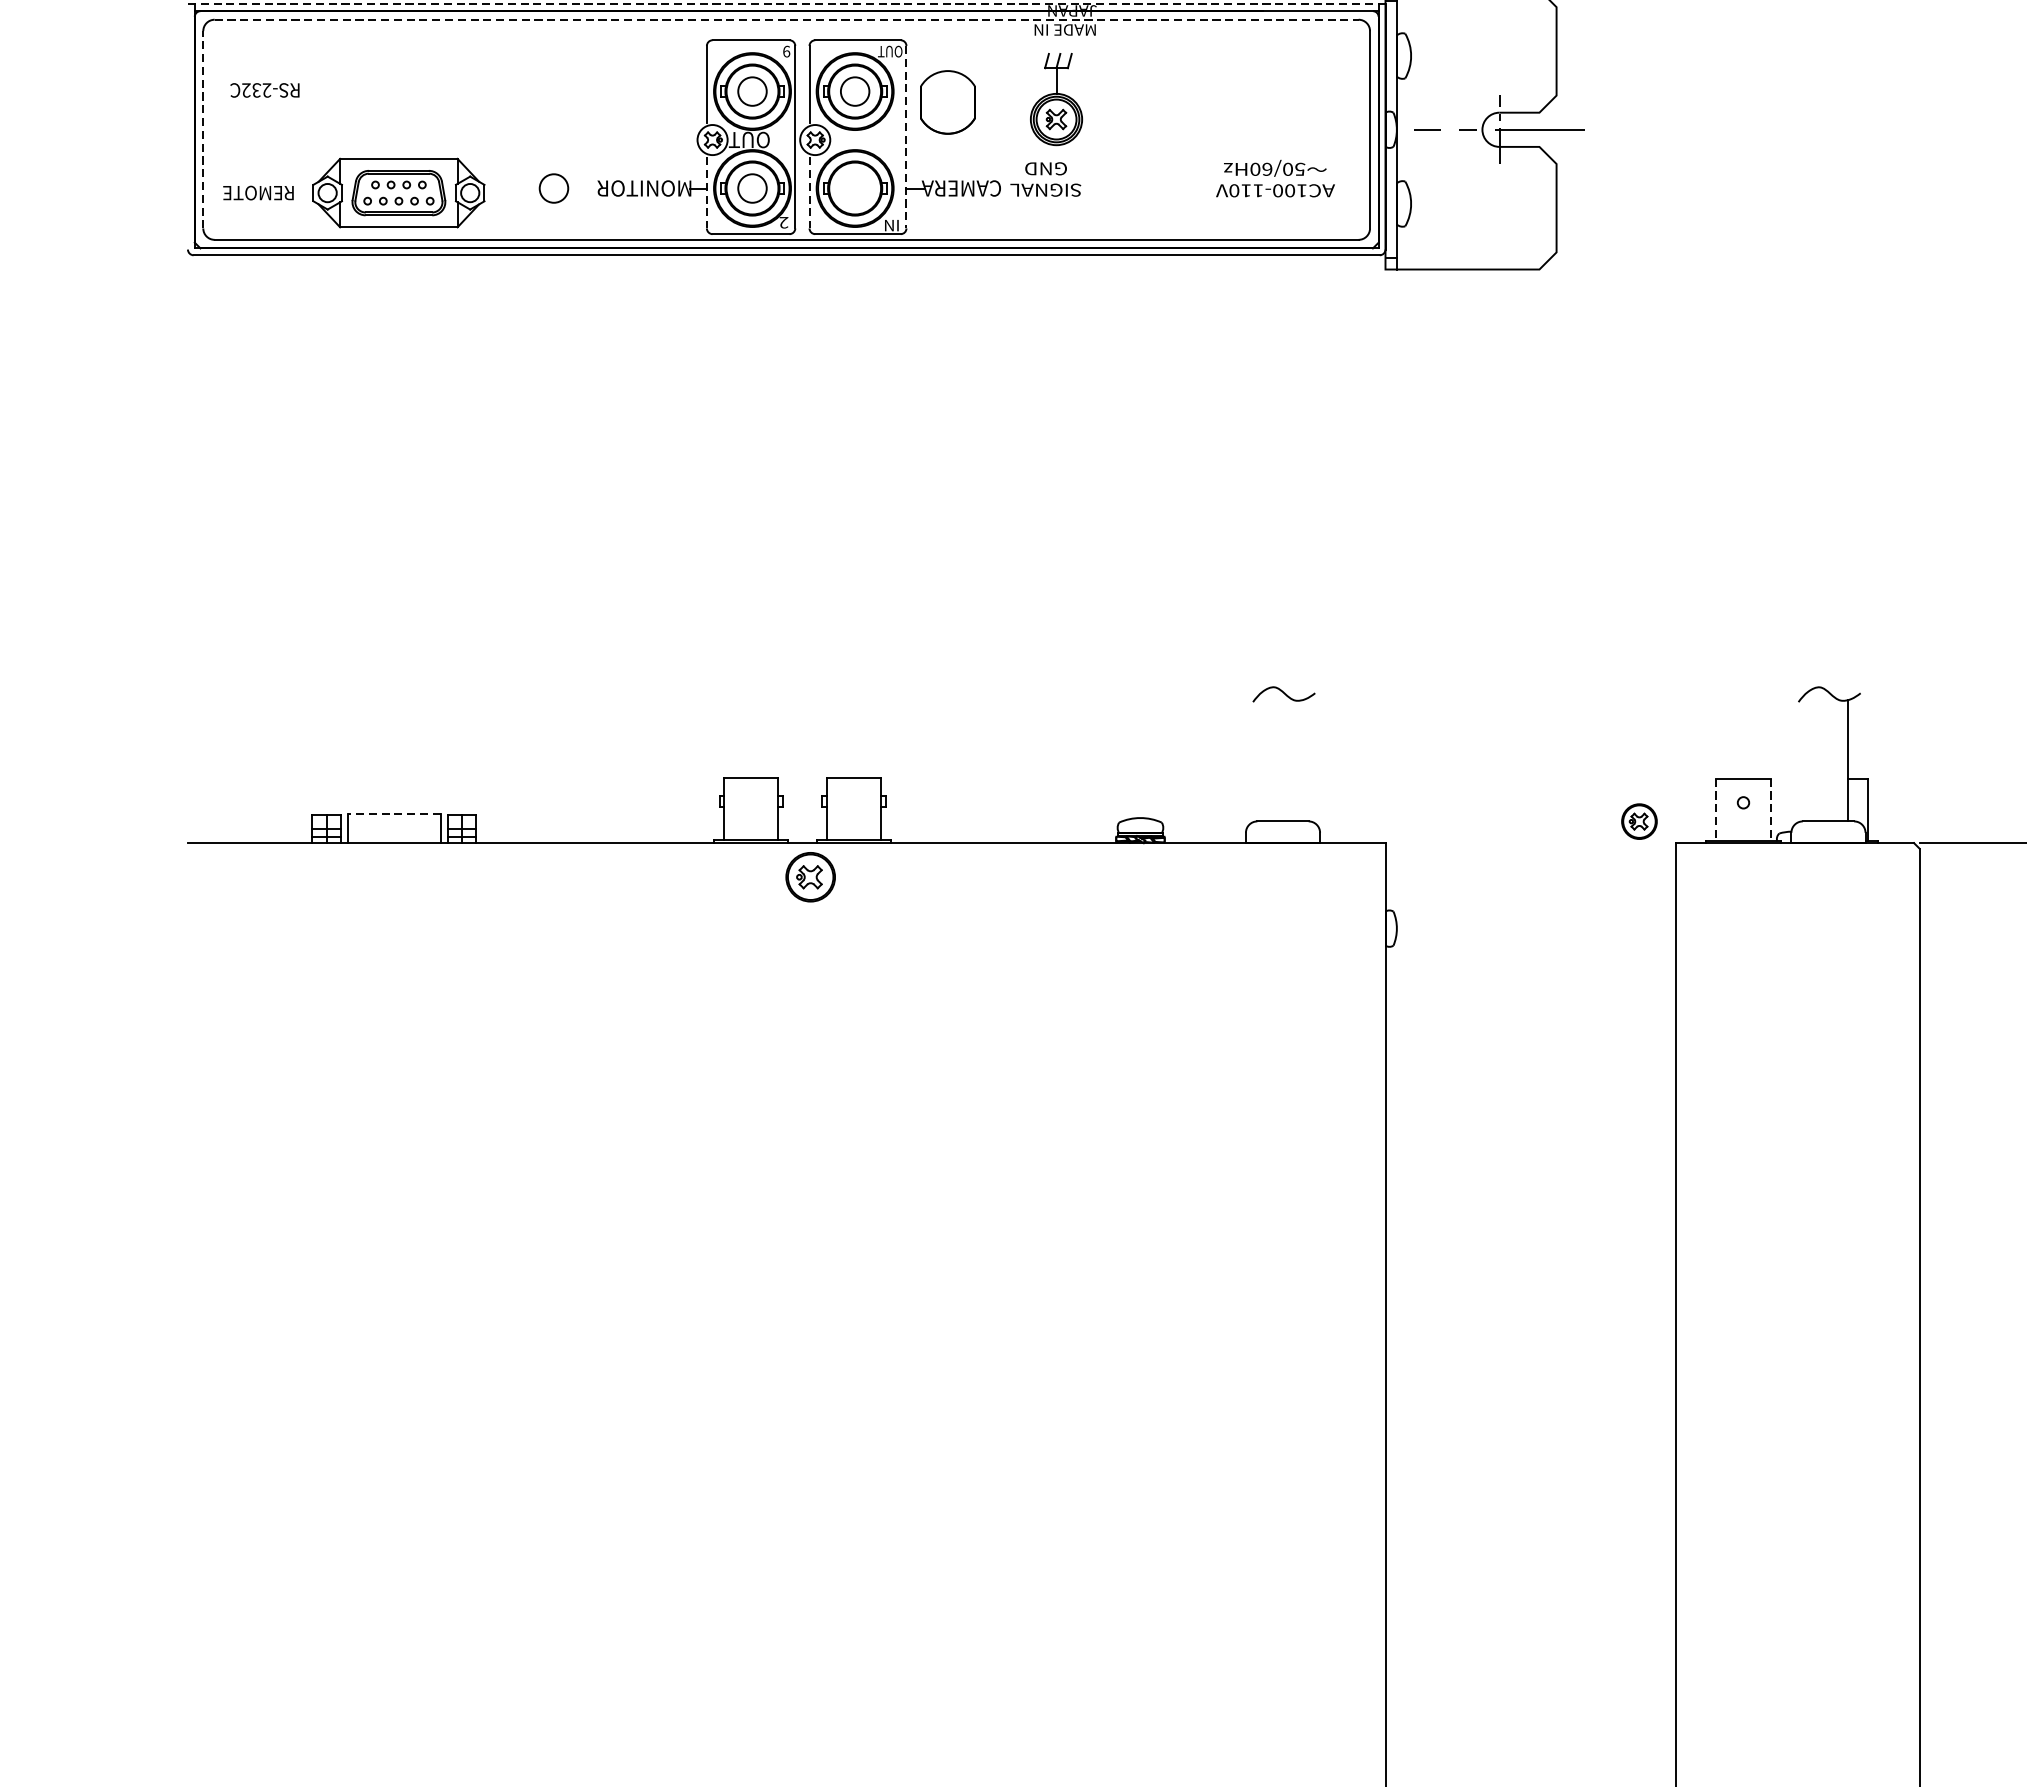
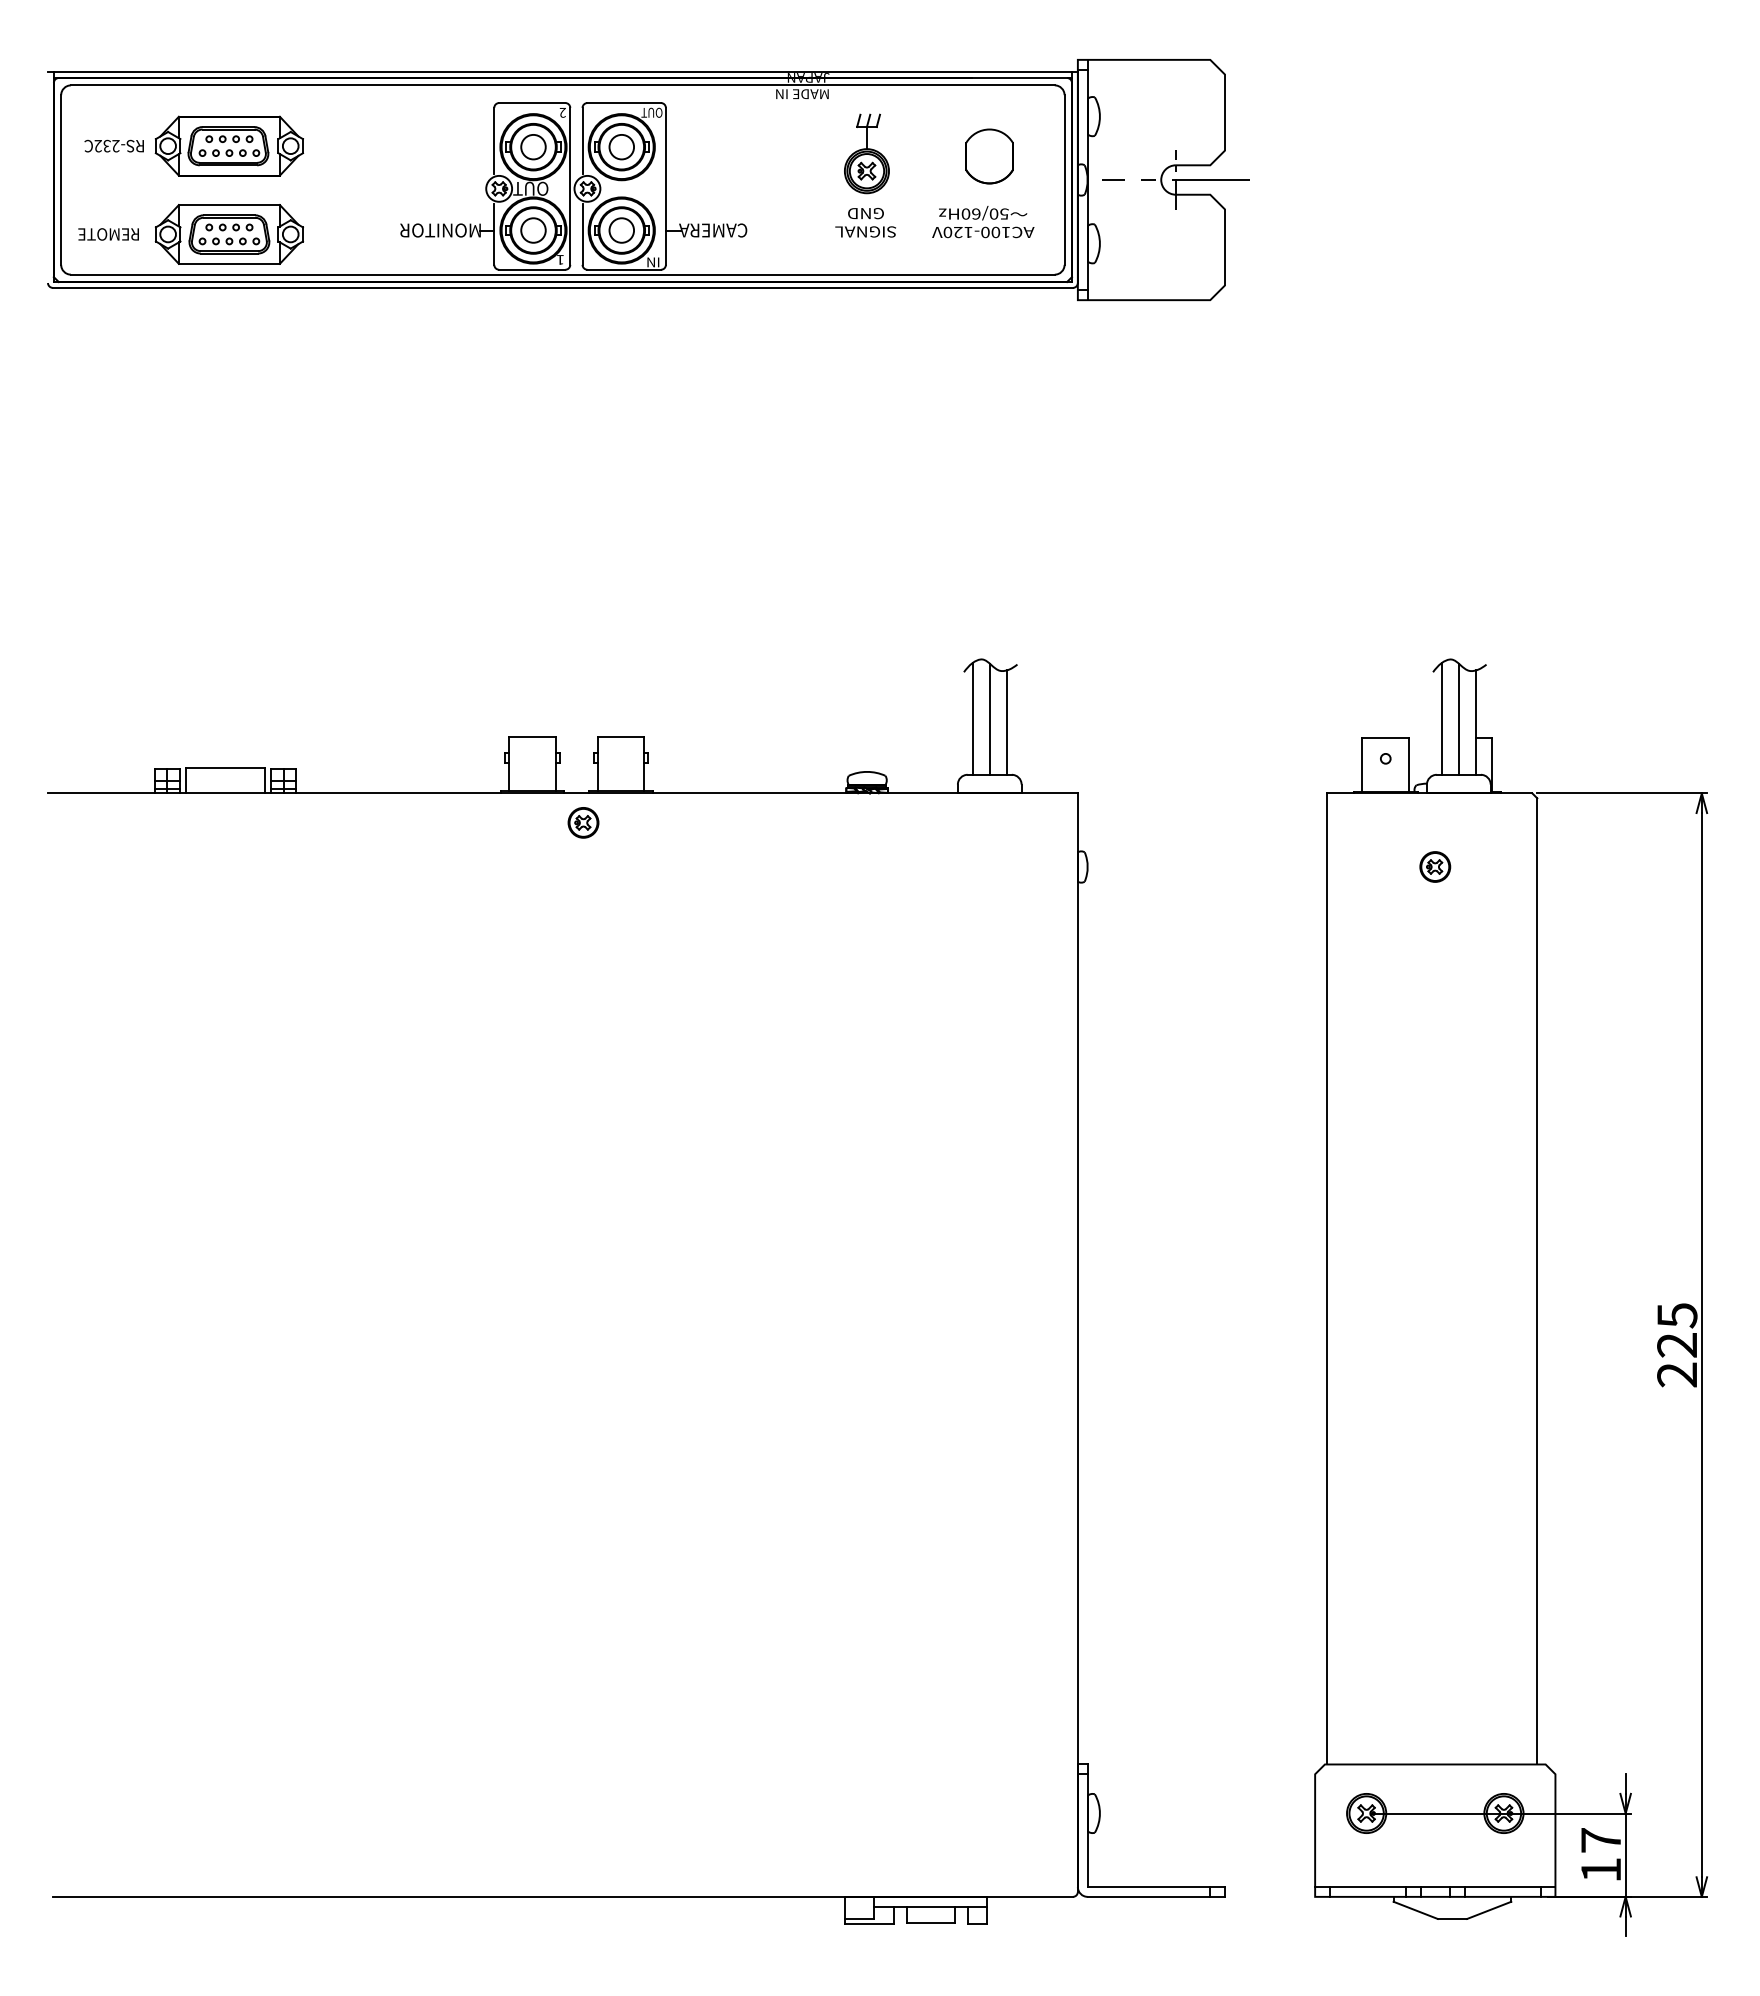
line: (786, 4) -> (562, 72), dashed -> solid
line: (786, 19) -> (562, 85), dashed -> solid
text: (786, 51) -> (562, 112), 9 -> 2
part: (399, 89) -> (229, 145), added
part: (1055, 98) -> (866, 153), moved
part: (947, 102) -> (989, 156), moved
line: (203, 130) -> (61, 180), dashed -> solid
line: (905, 137) -> (665, 186), dashed -> solid
text: (1045, 179) -> (865, 222), moved
circle: (553, 188) -> (621, 230), moved
text: (1246, 190) -> (958, 232), AC100-110V -> AC100-120V
line: (707, 193) -> (494, 234), dashed -> solid
line: (809, 193) -> (582, 234), dashed -> solid
text: (783, 222) -> (560, 259), 2 -> 1
line: (1262, 755) -> (972, 718), added
line: (1282, 755) -> (989, 718), added
line: (1808, 755) -> (1441, 718), added
line: (1828, 755) -> (1458, 718), added
line: (1302, 760) -> (1006, 722), added
line: (1716, 810) -> (1362, 765), dashed -> solid
line: (1771, 810) -> (1409, 765), dashed -> solid
line: (394, 814) -> (225, 768), dashed -> solid
part: (1639, 821) -> (1435, 866), moved
part: (810, 876) -> (583, 822), size x0.71

